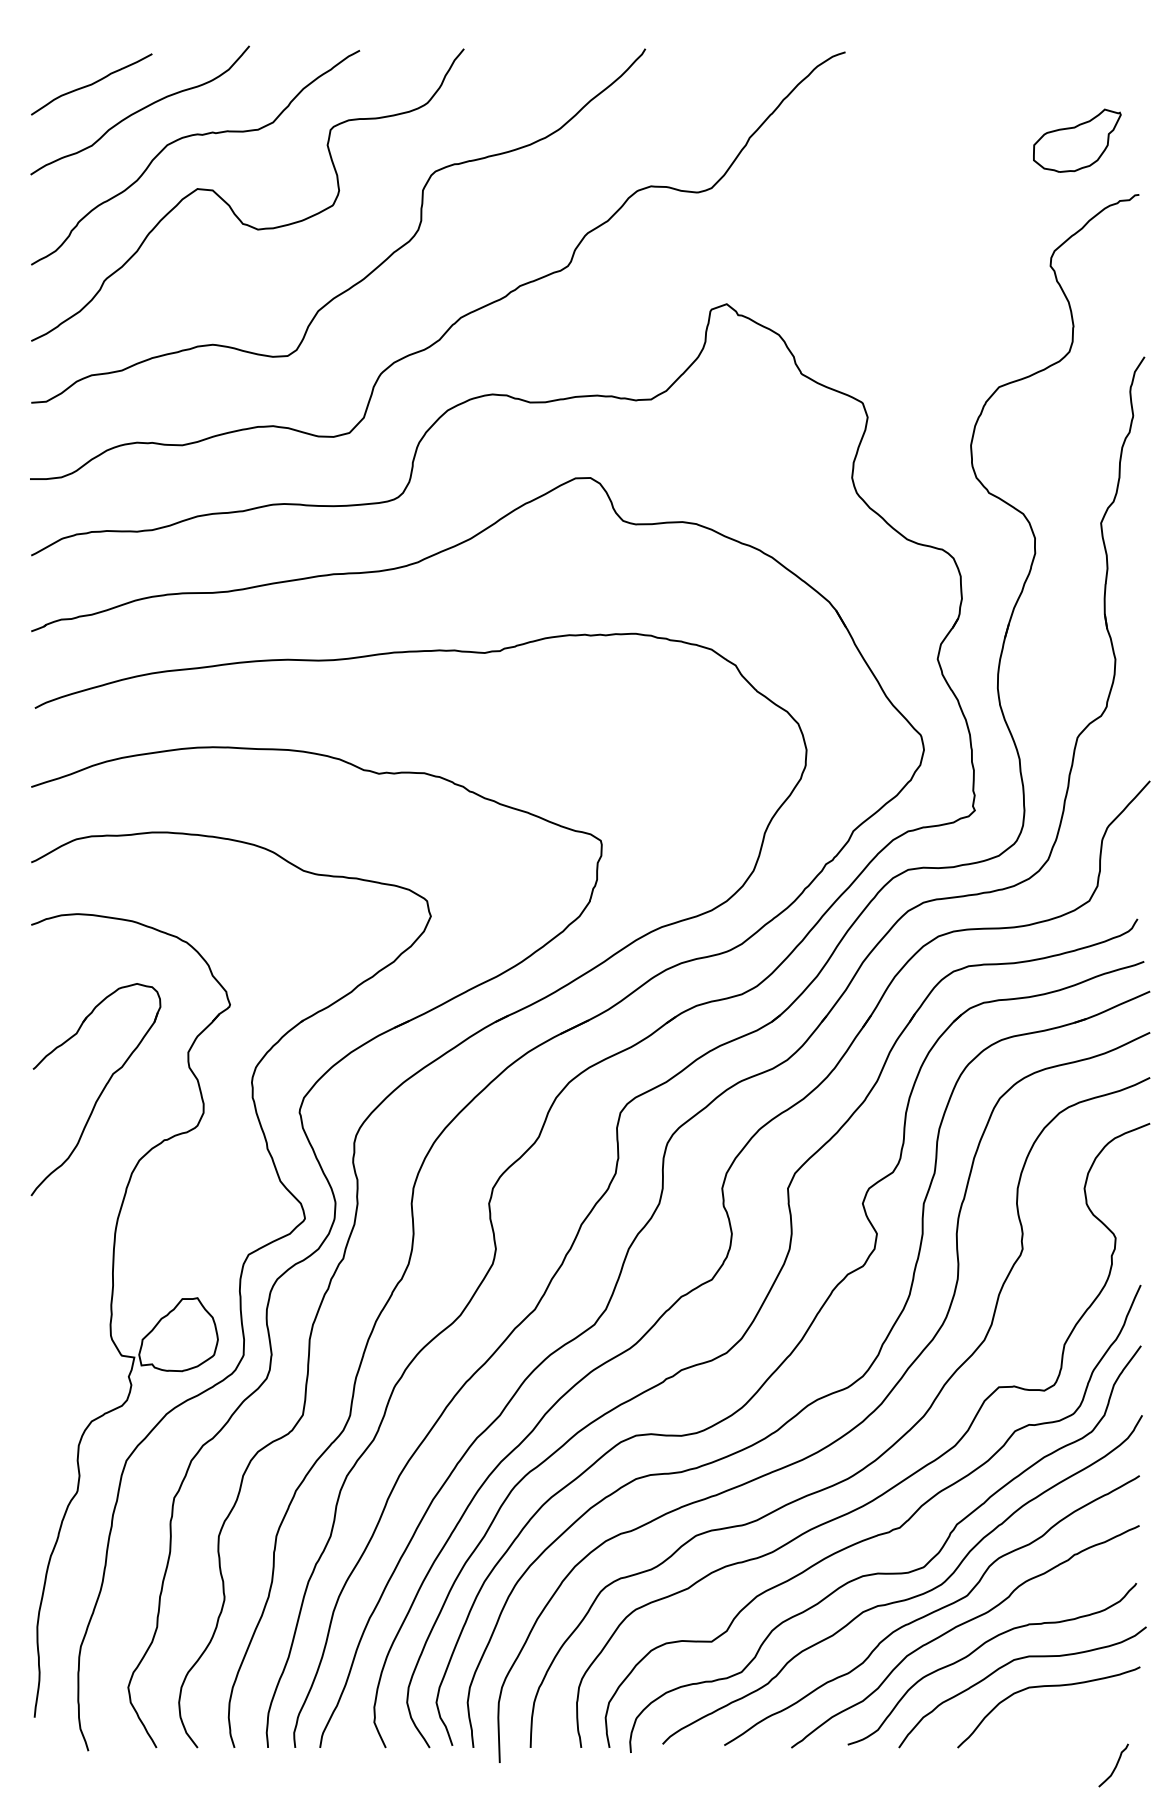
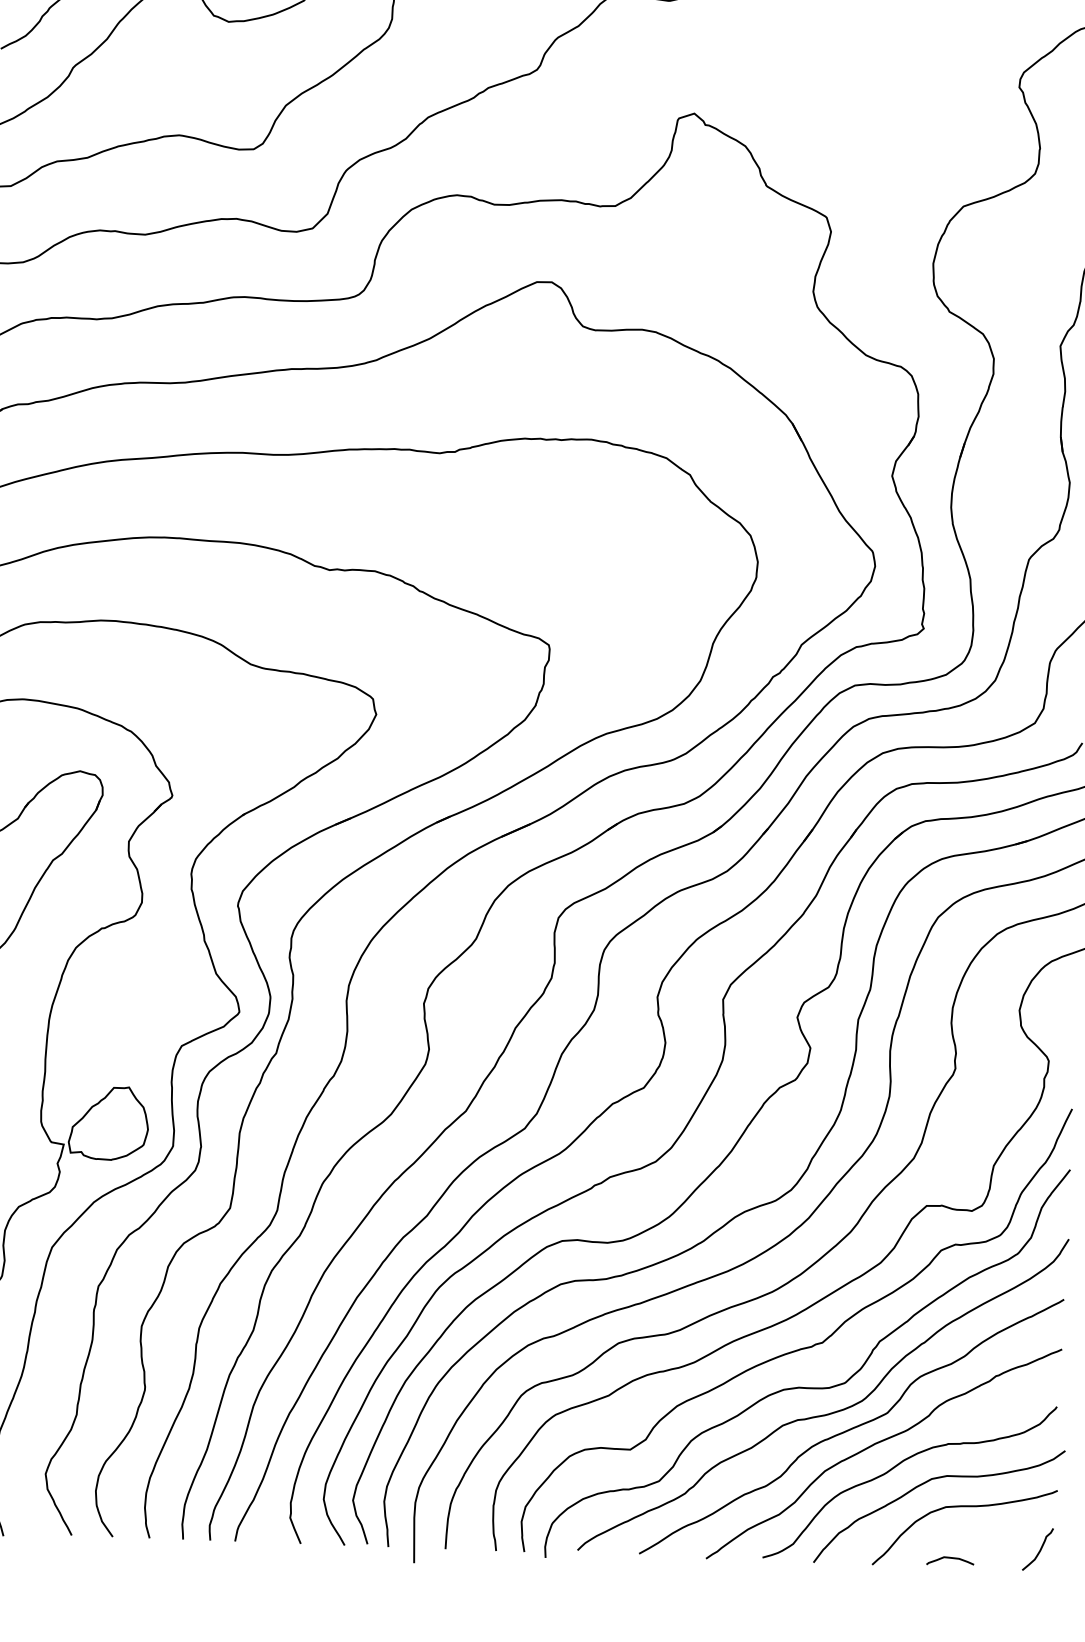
curve: (1037, 1739) -> (952, 1559), added
curve: (1115, 1765) -> (1039, 1549), moved

